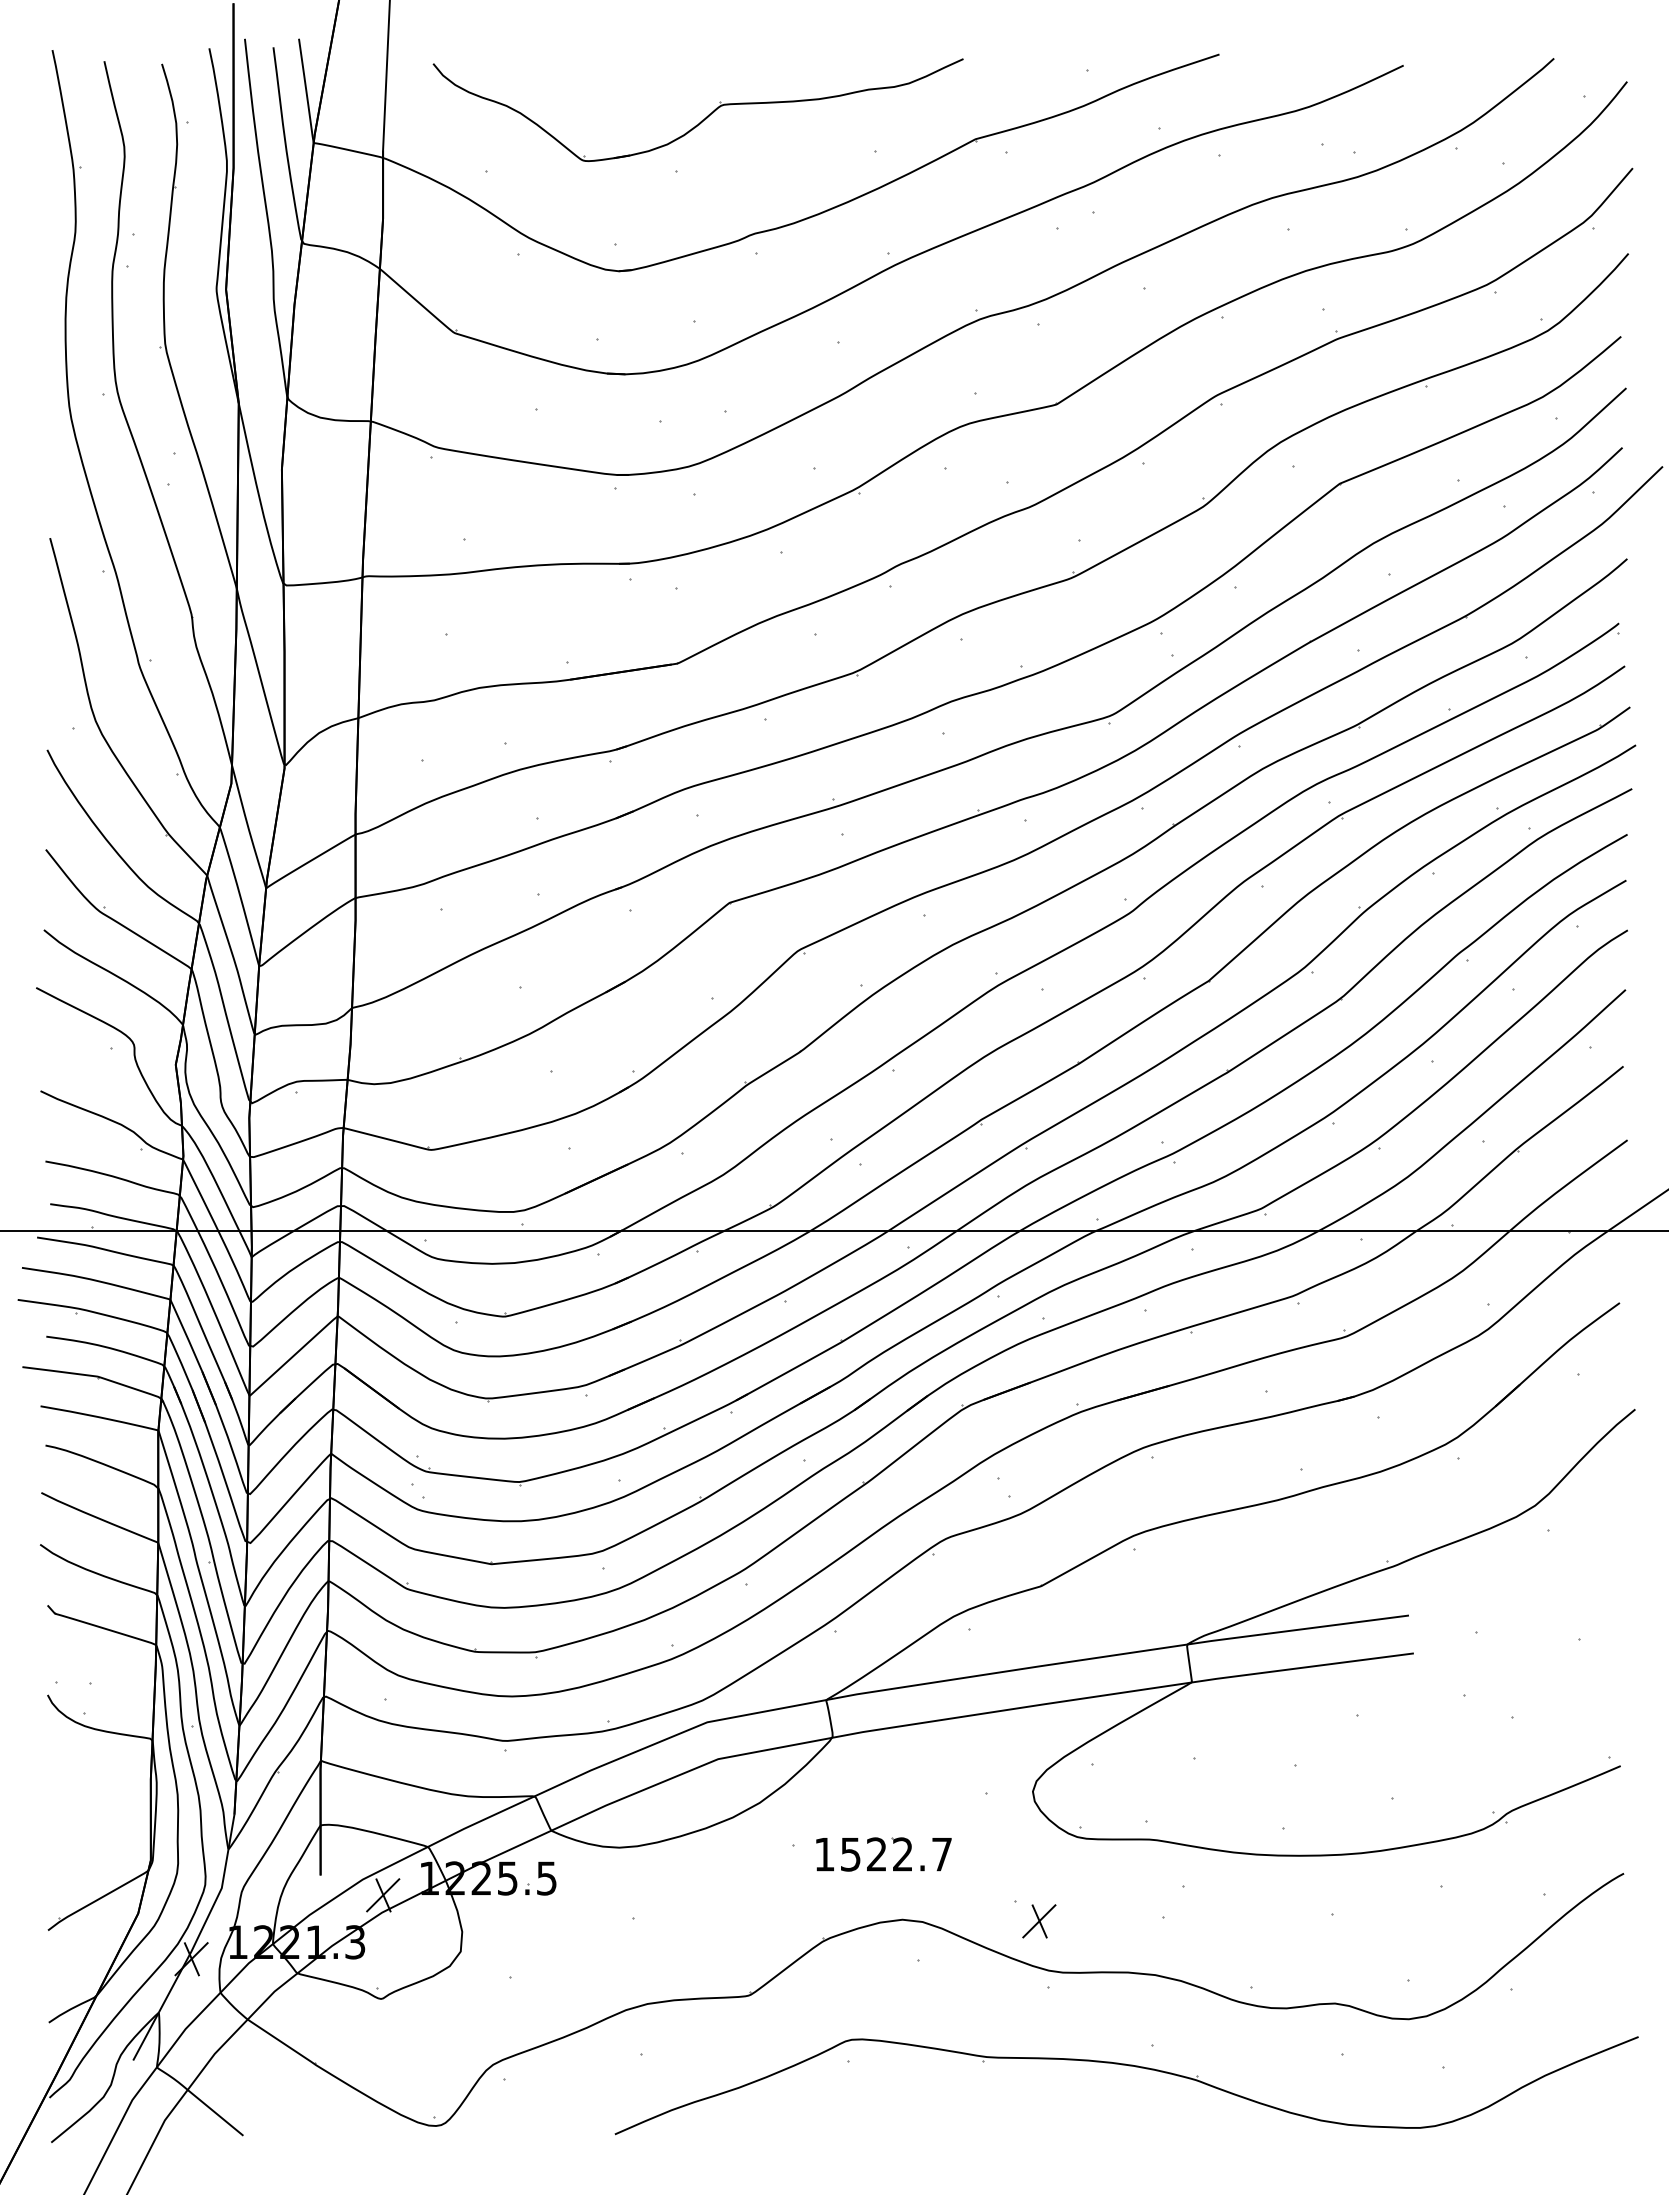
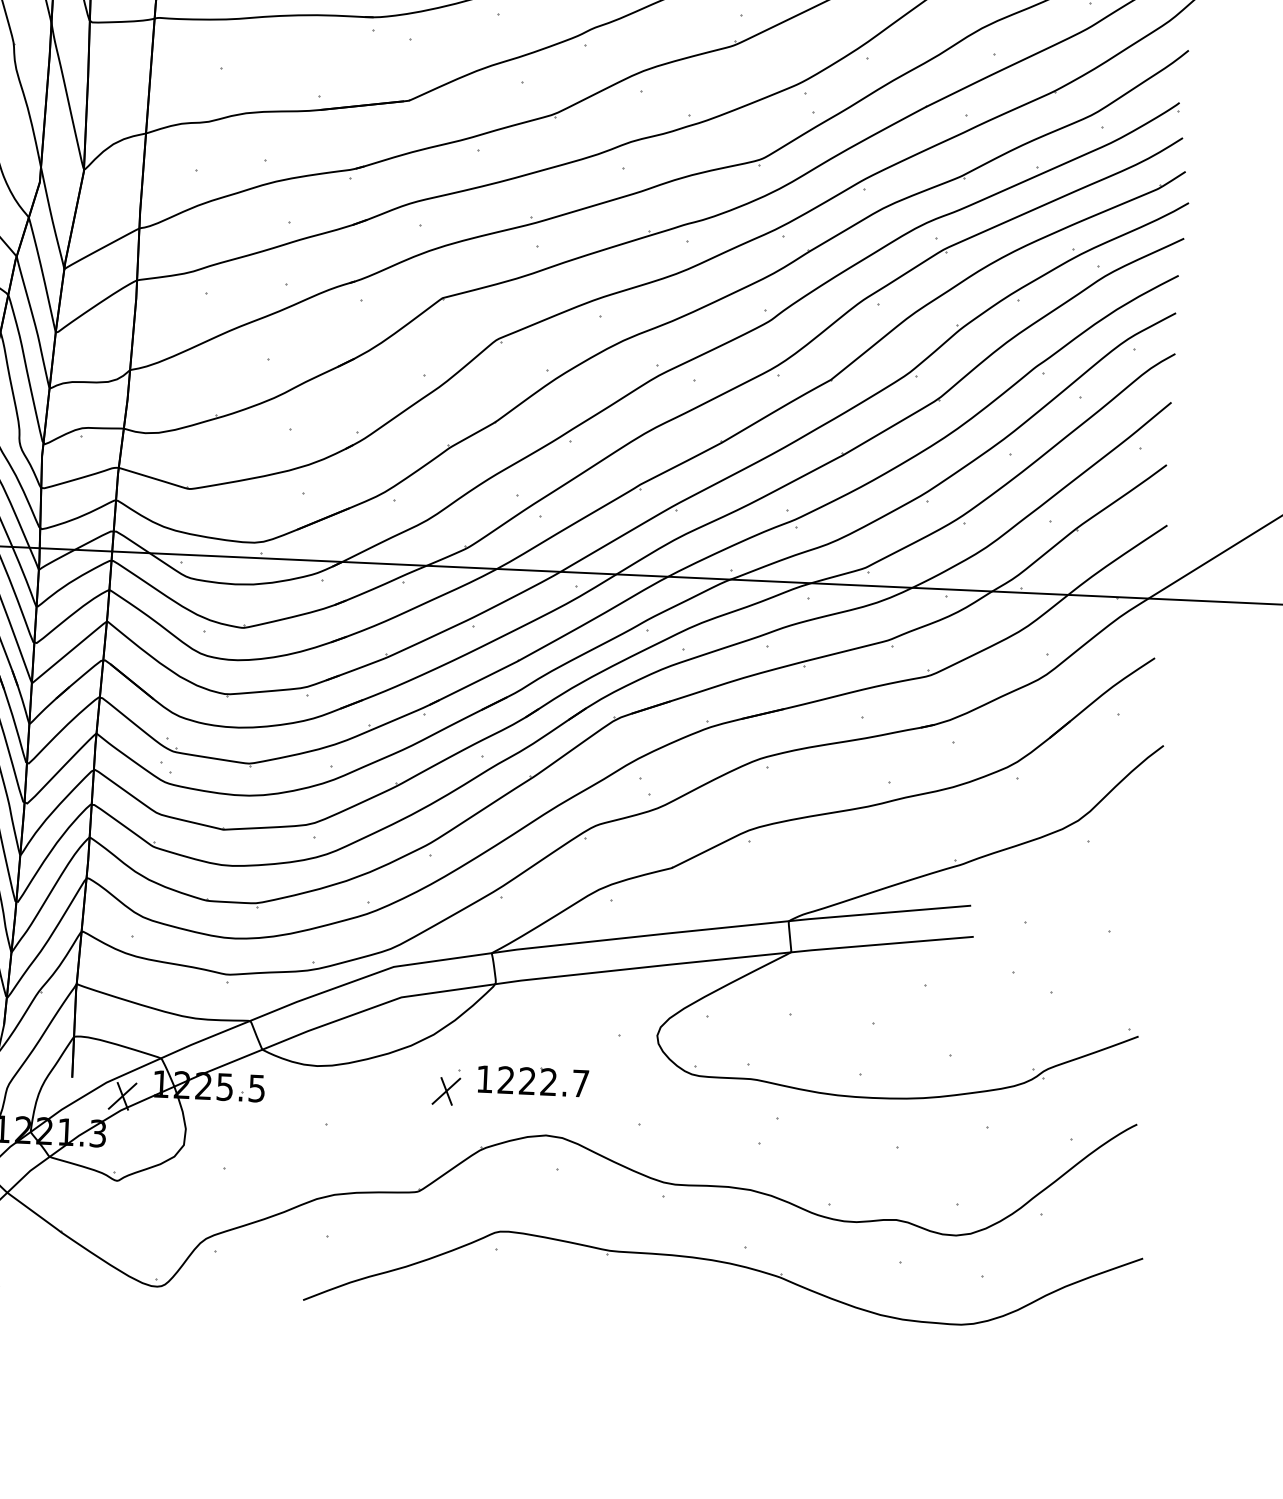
text: (850, 1854) -> (505, 1080), 1522.7 -> 1222.7
part: (1039, 1921) -> (446, 1091), moved

